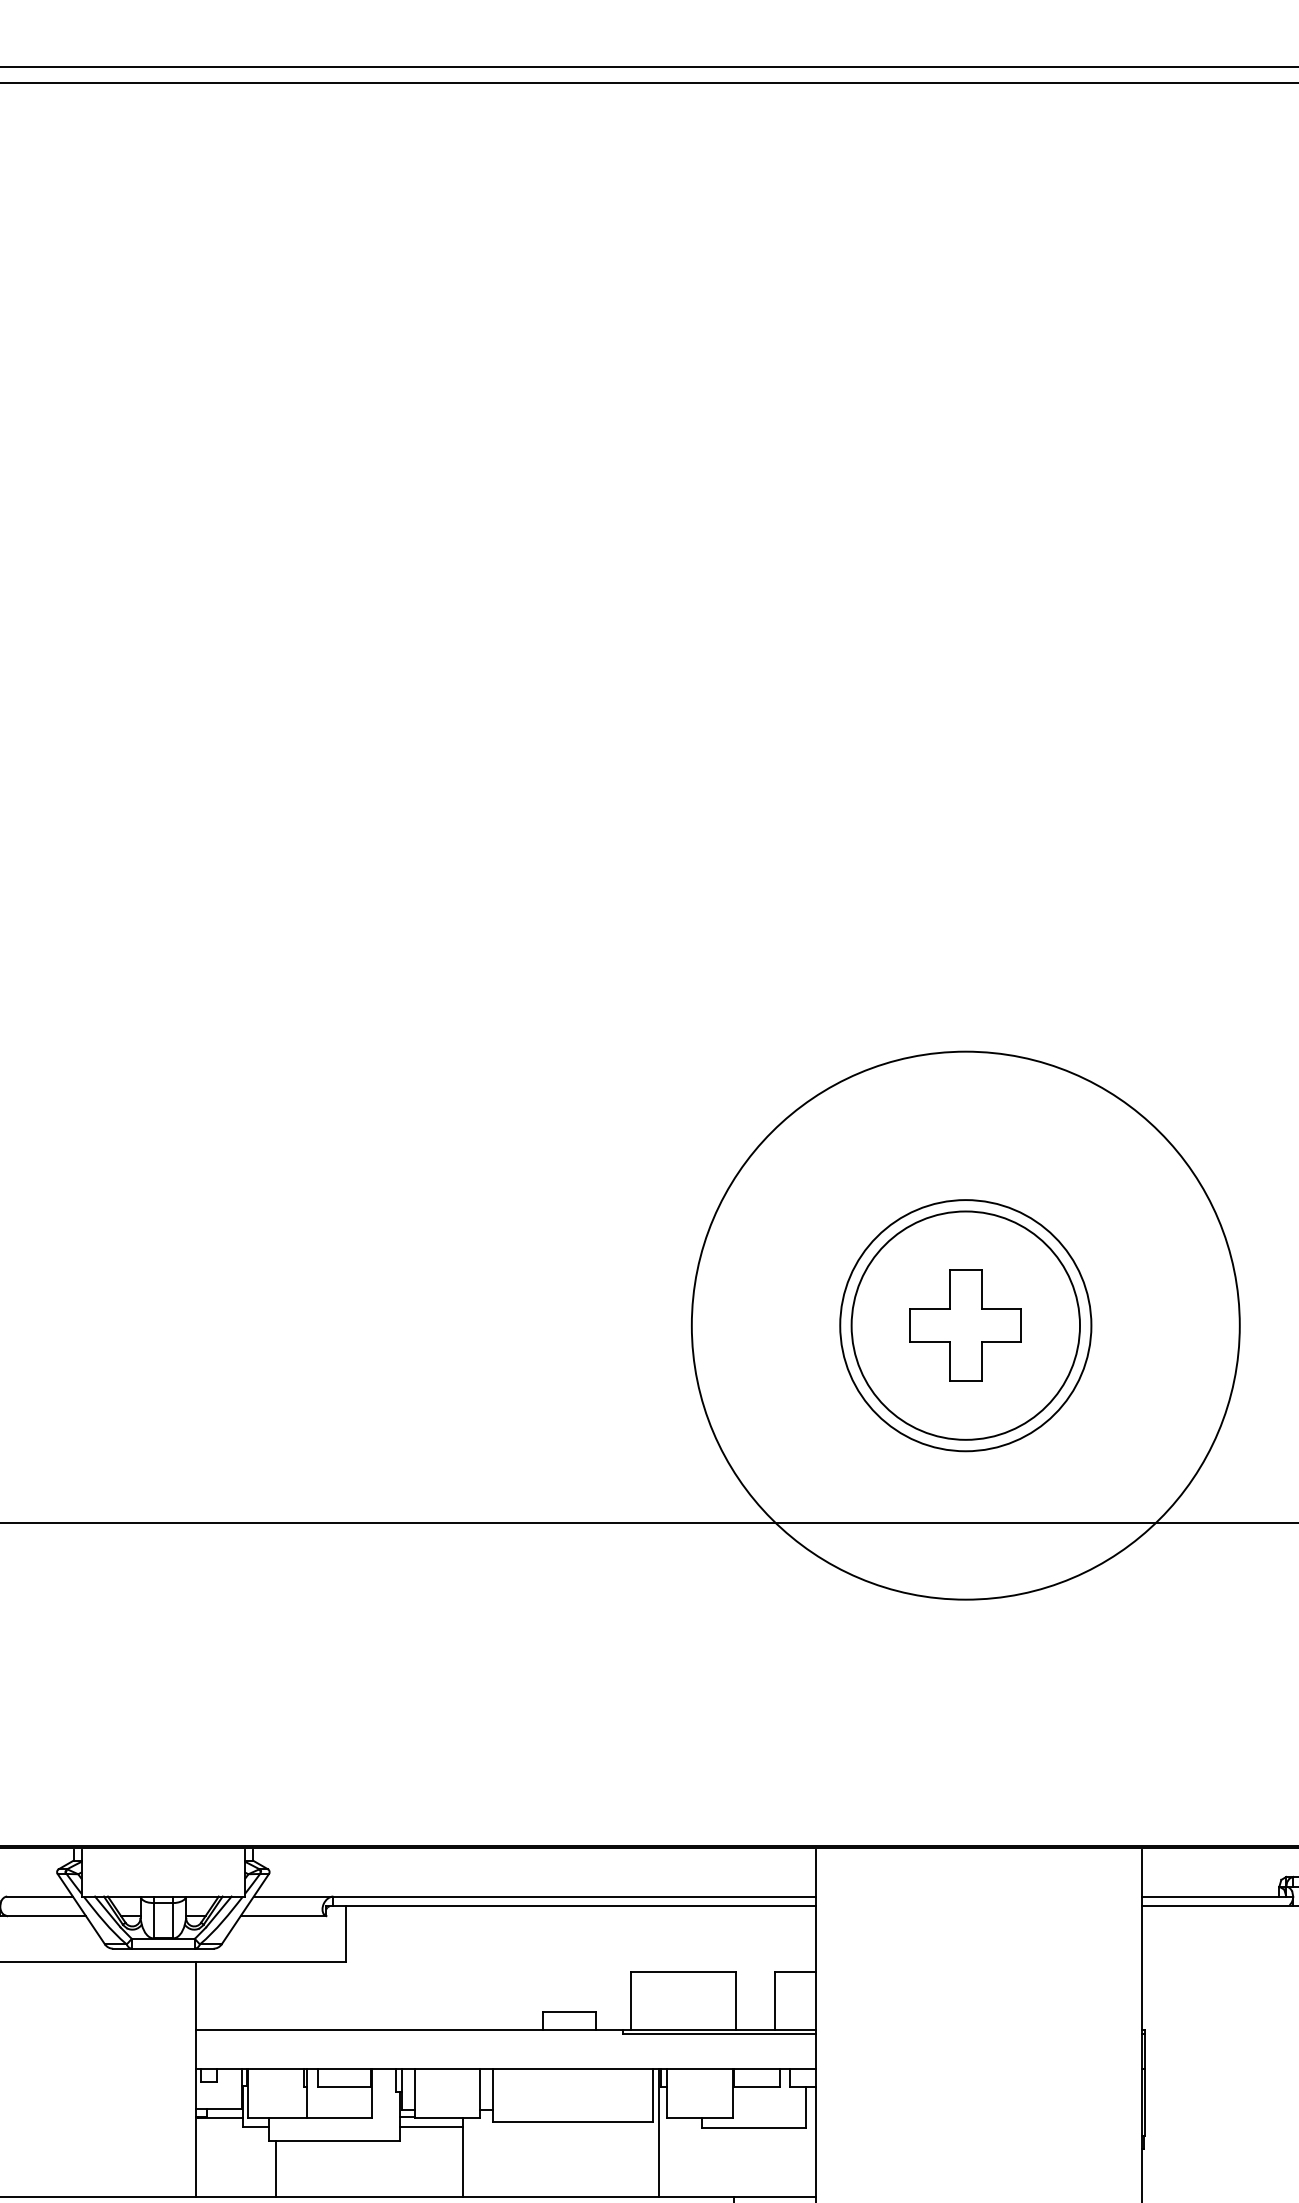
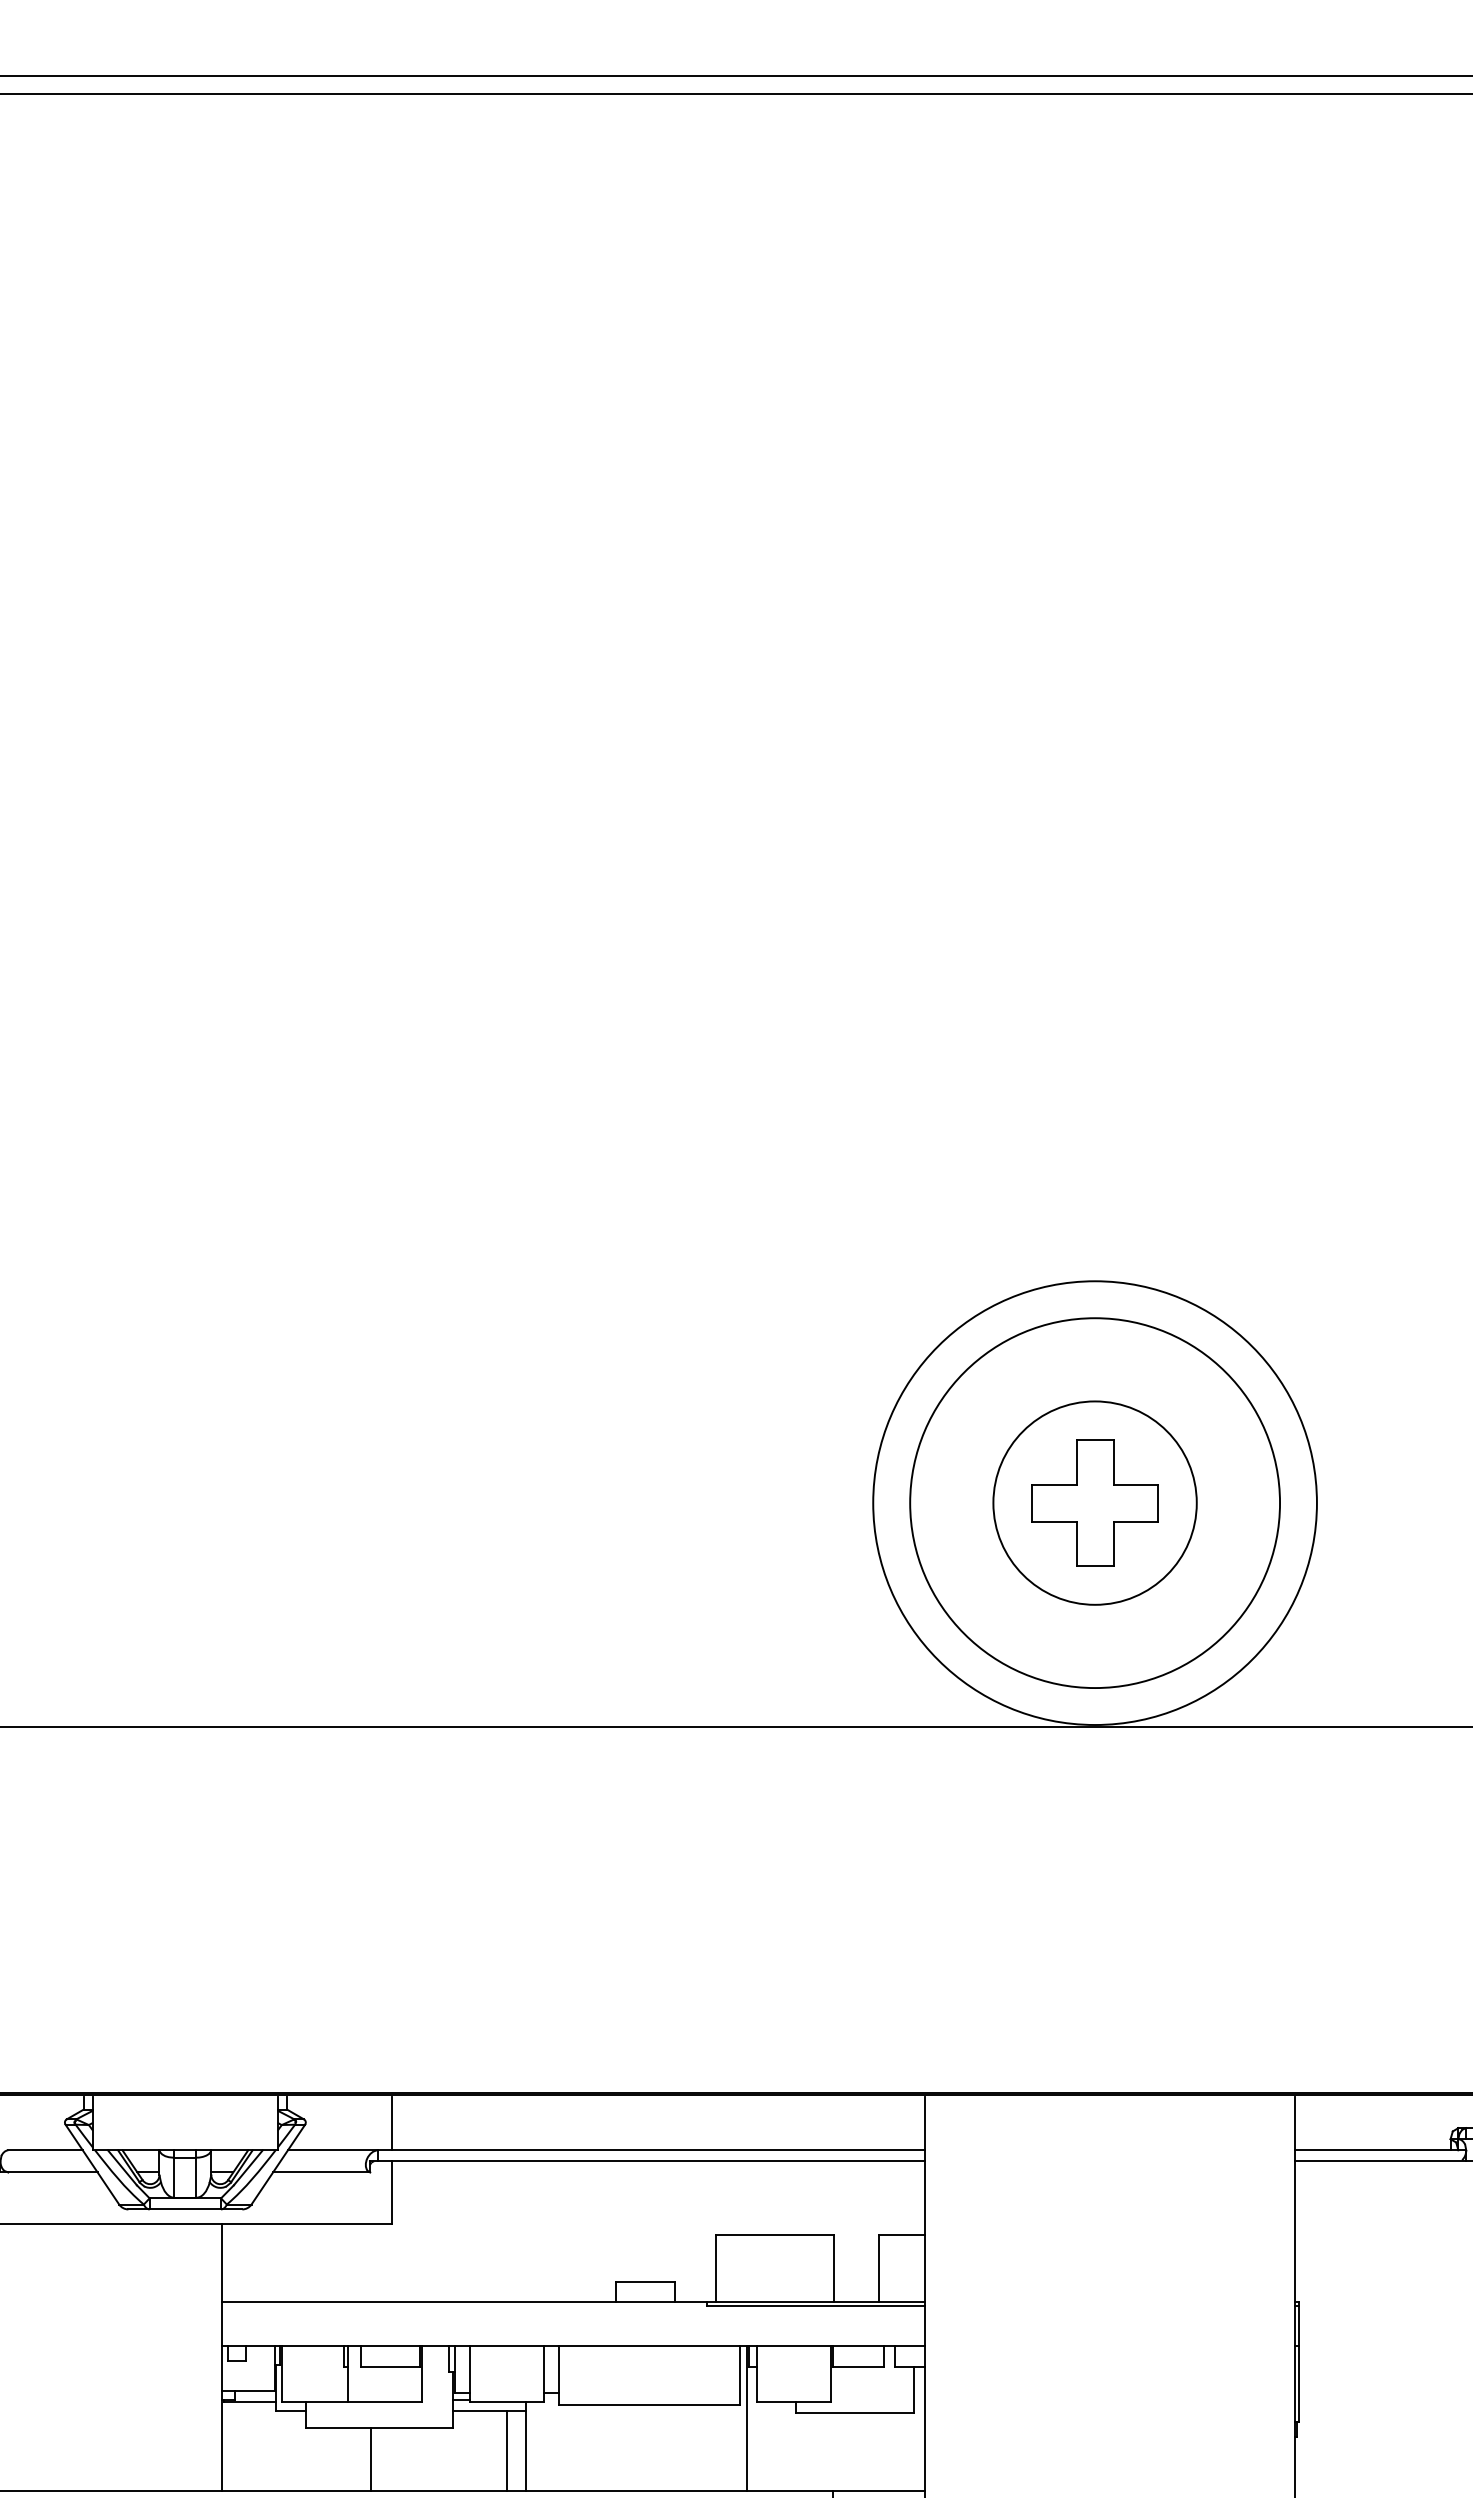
circle: (965, 1325) -> (1094, 1502), size x0.71
circle: (965, 1325) -> (1094, 1503), size x0.71
circle: (966, 1325) -> (1095, 1503), size x1.43
line: (346, 1872) -> (392, 2123), added
line: (447, 2161) -> (507, 2450), added
line: (276, 2168) -> (371, 2458), moved

